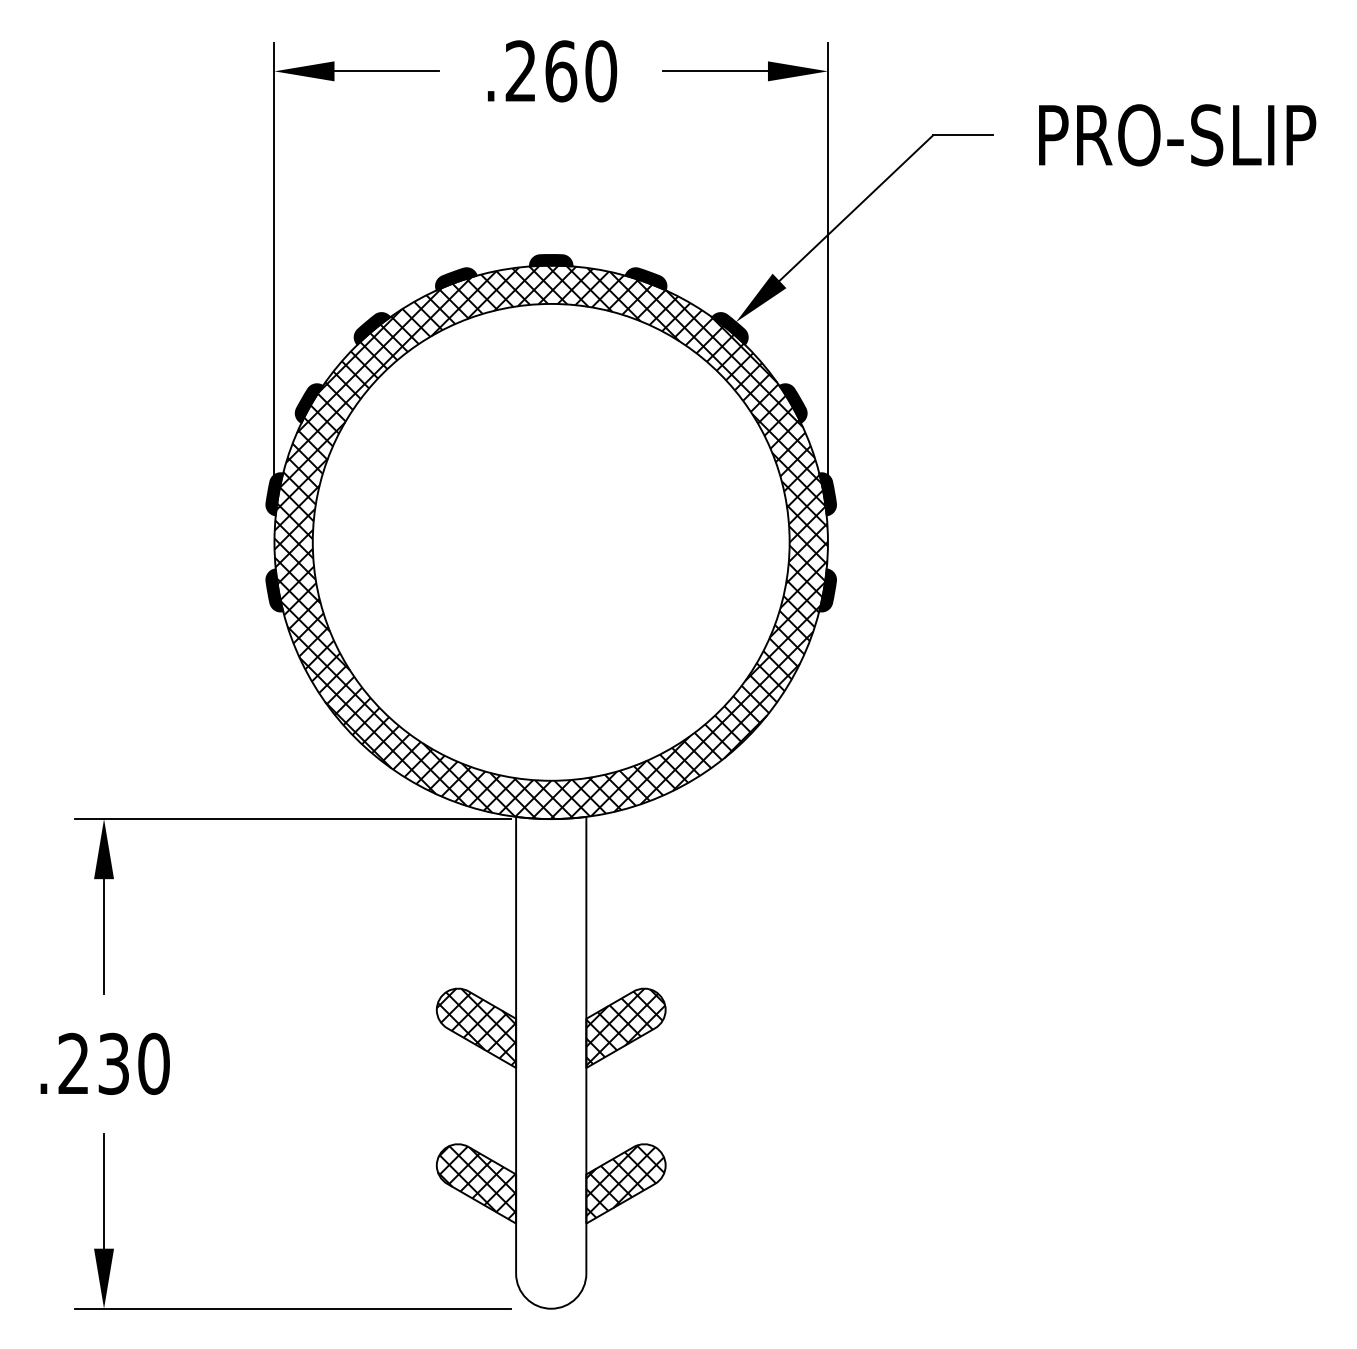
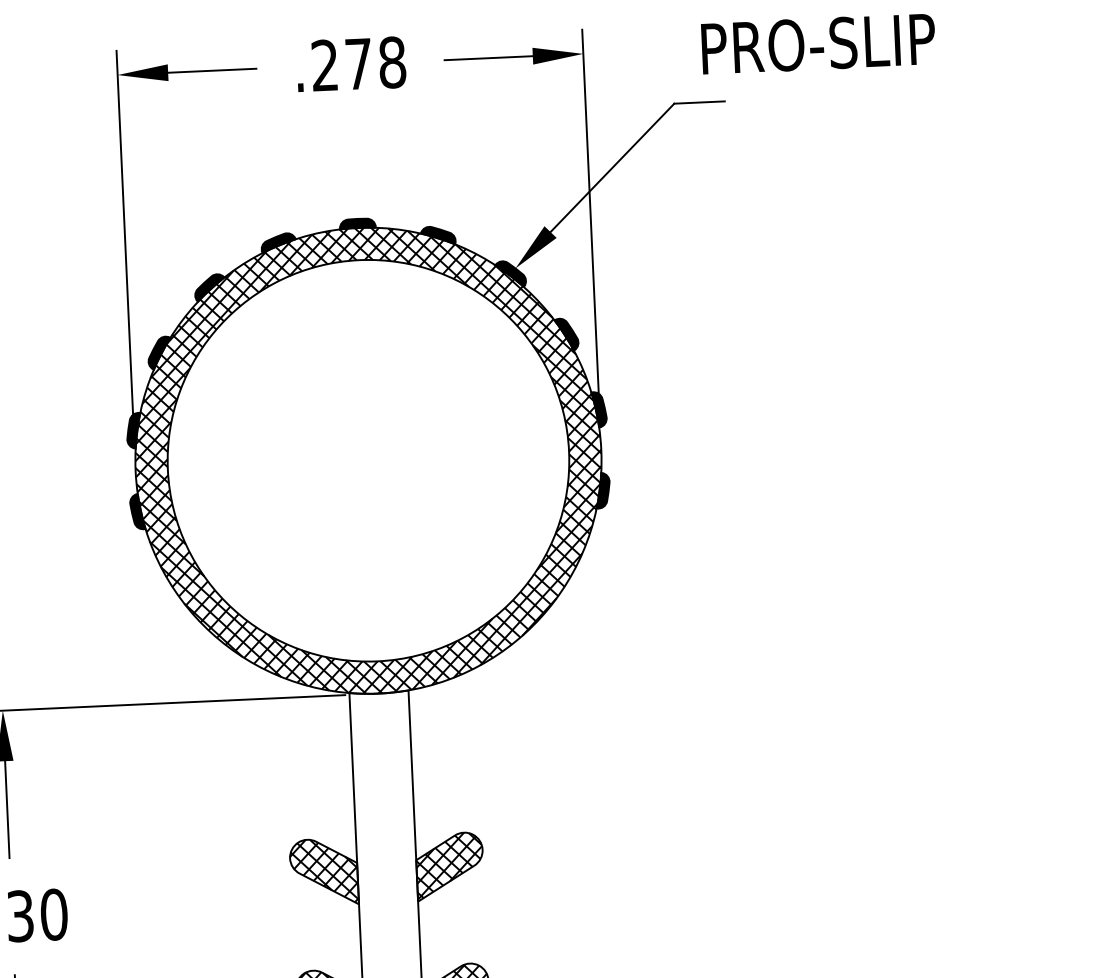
text: (581, 71) -> (375, 63), .260 -> .278
text: (1177, 135) -> (818, 44), moved

